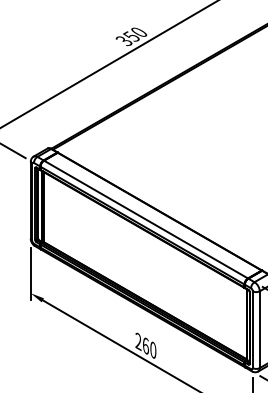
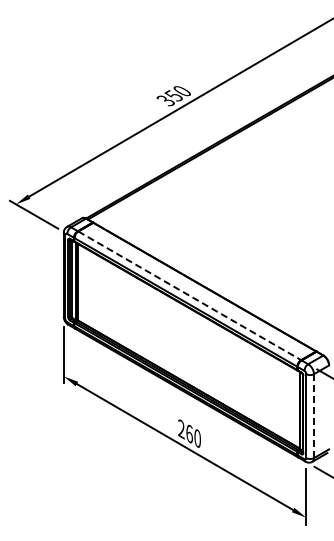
line: (145, 219) -> (189, 295), solid -> dashed
line: (260, 330) -> (314, 416), solid -> dashed

